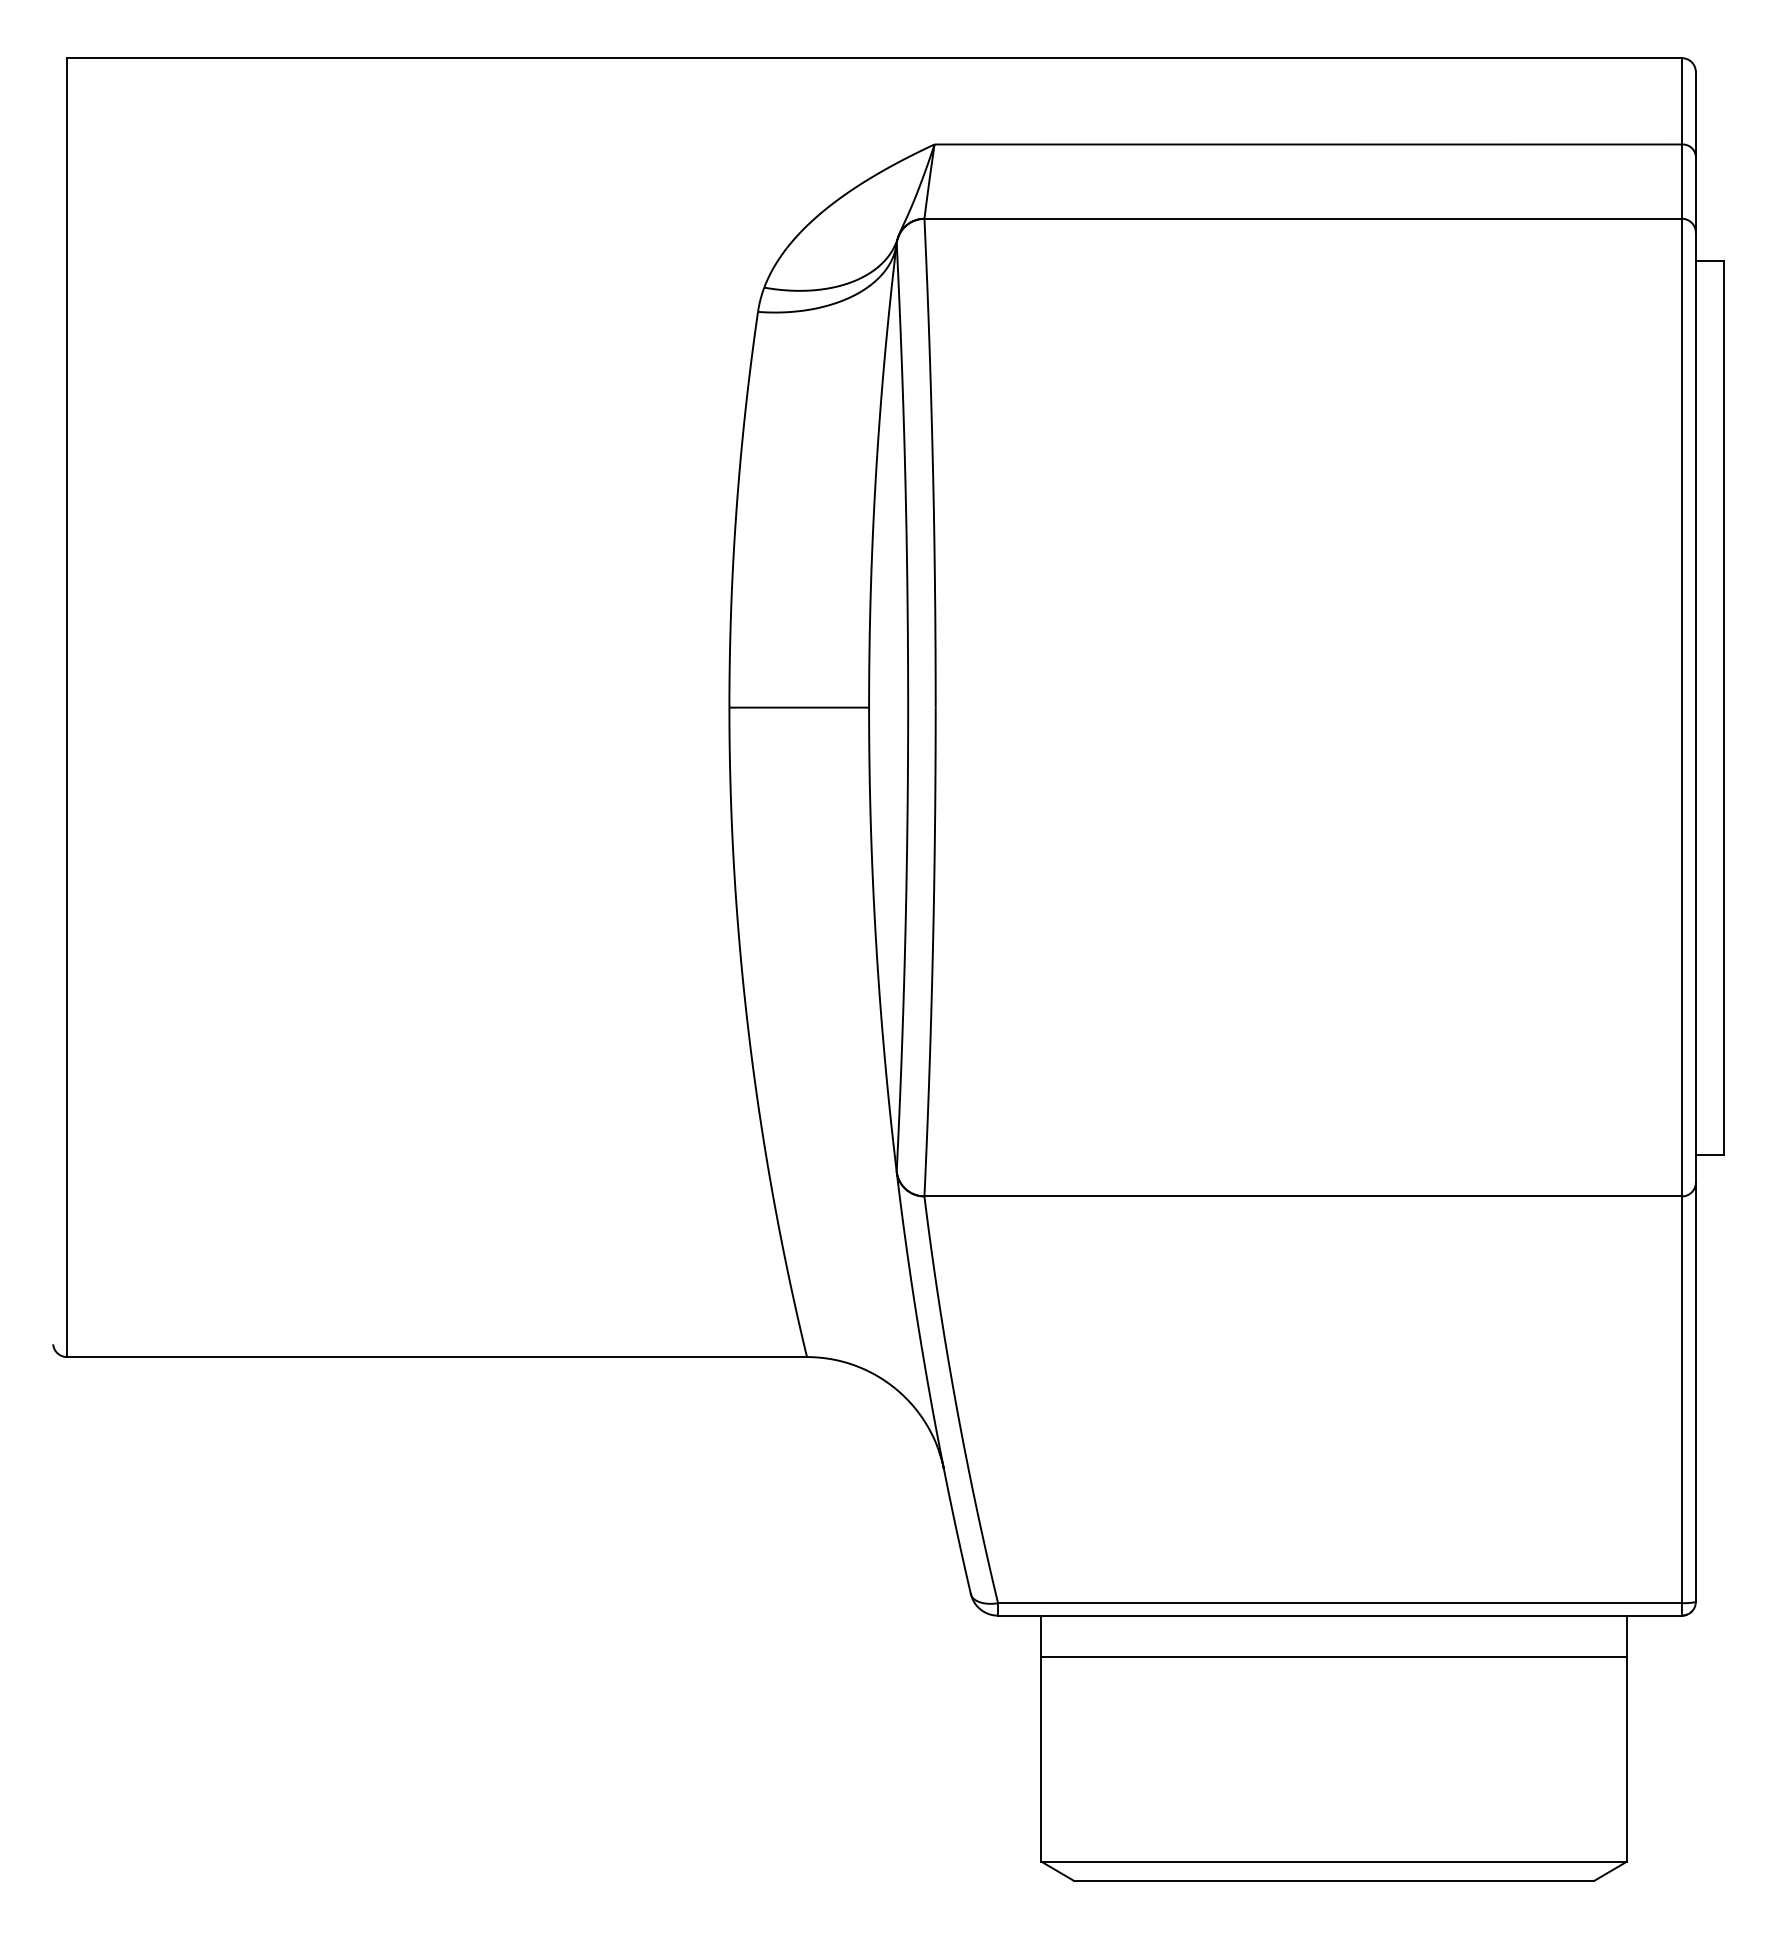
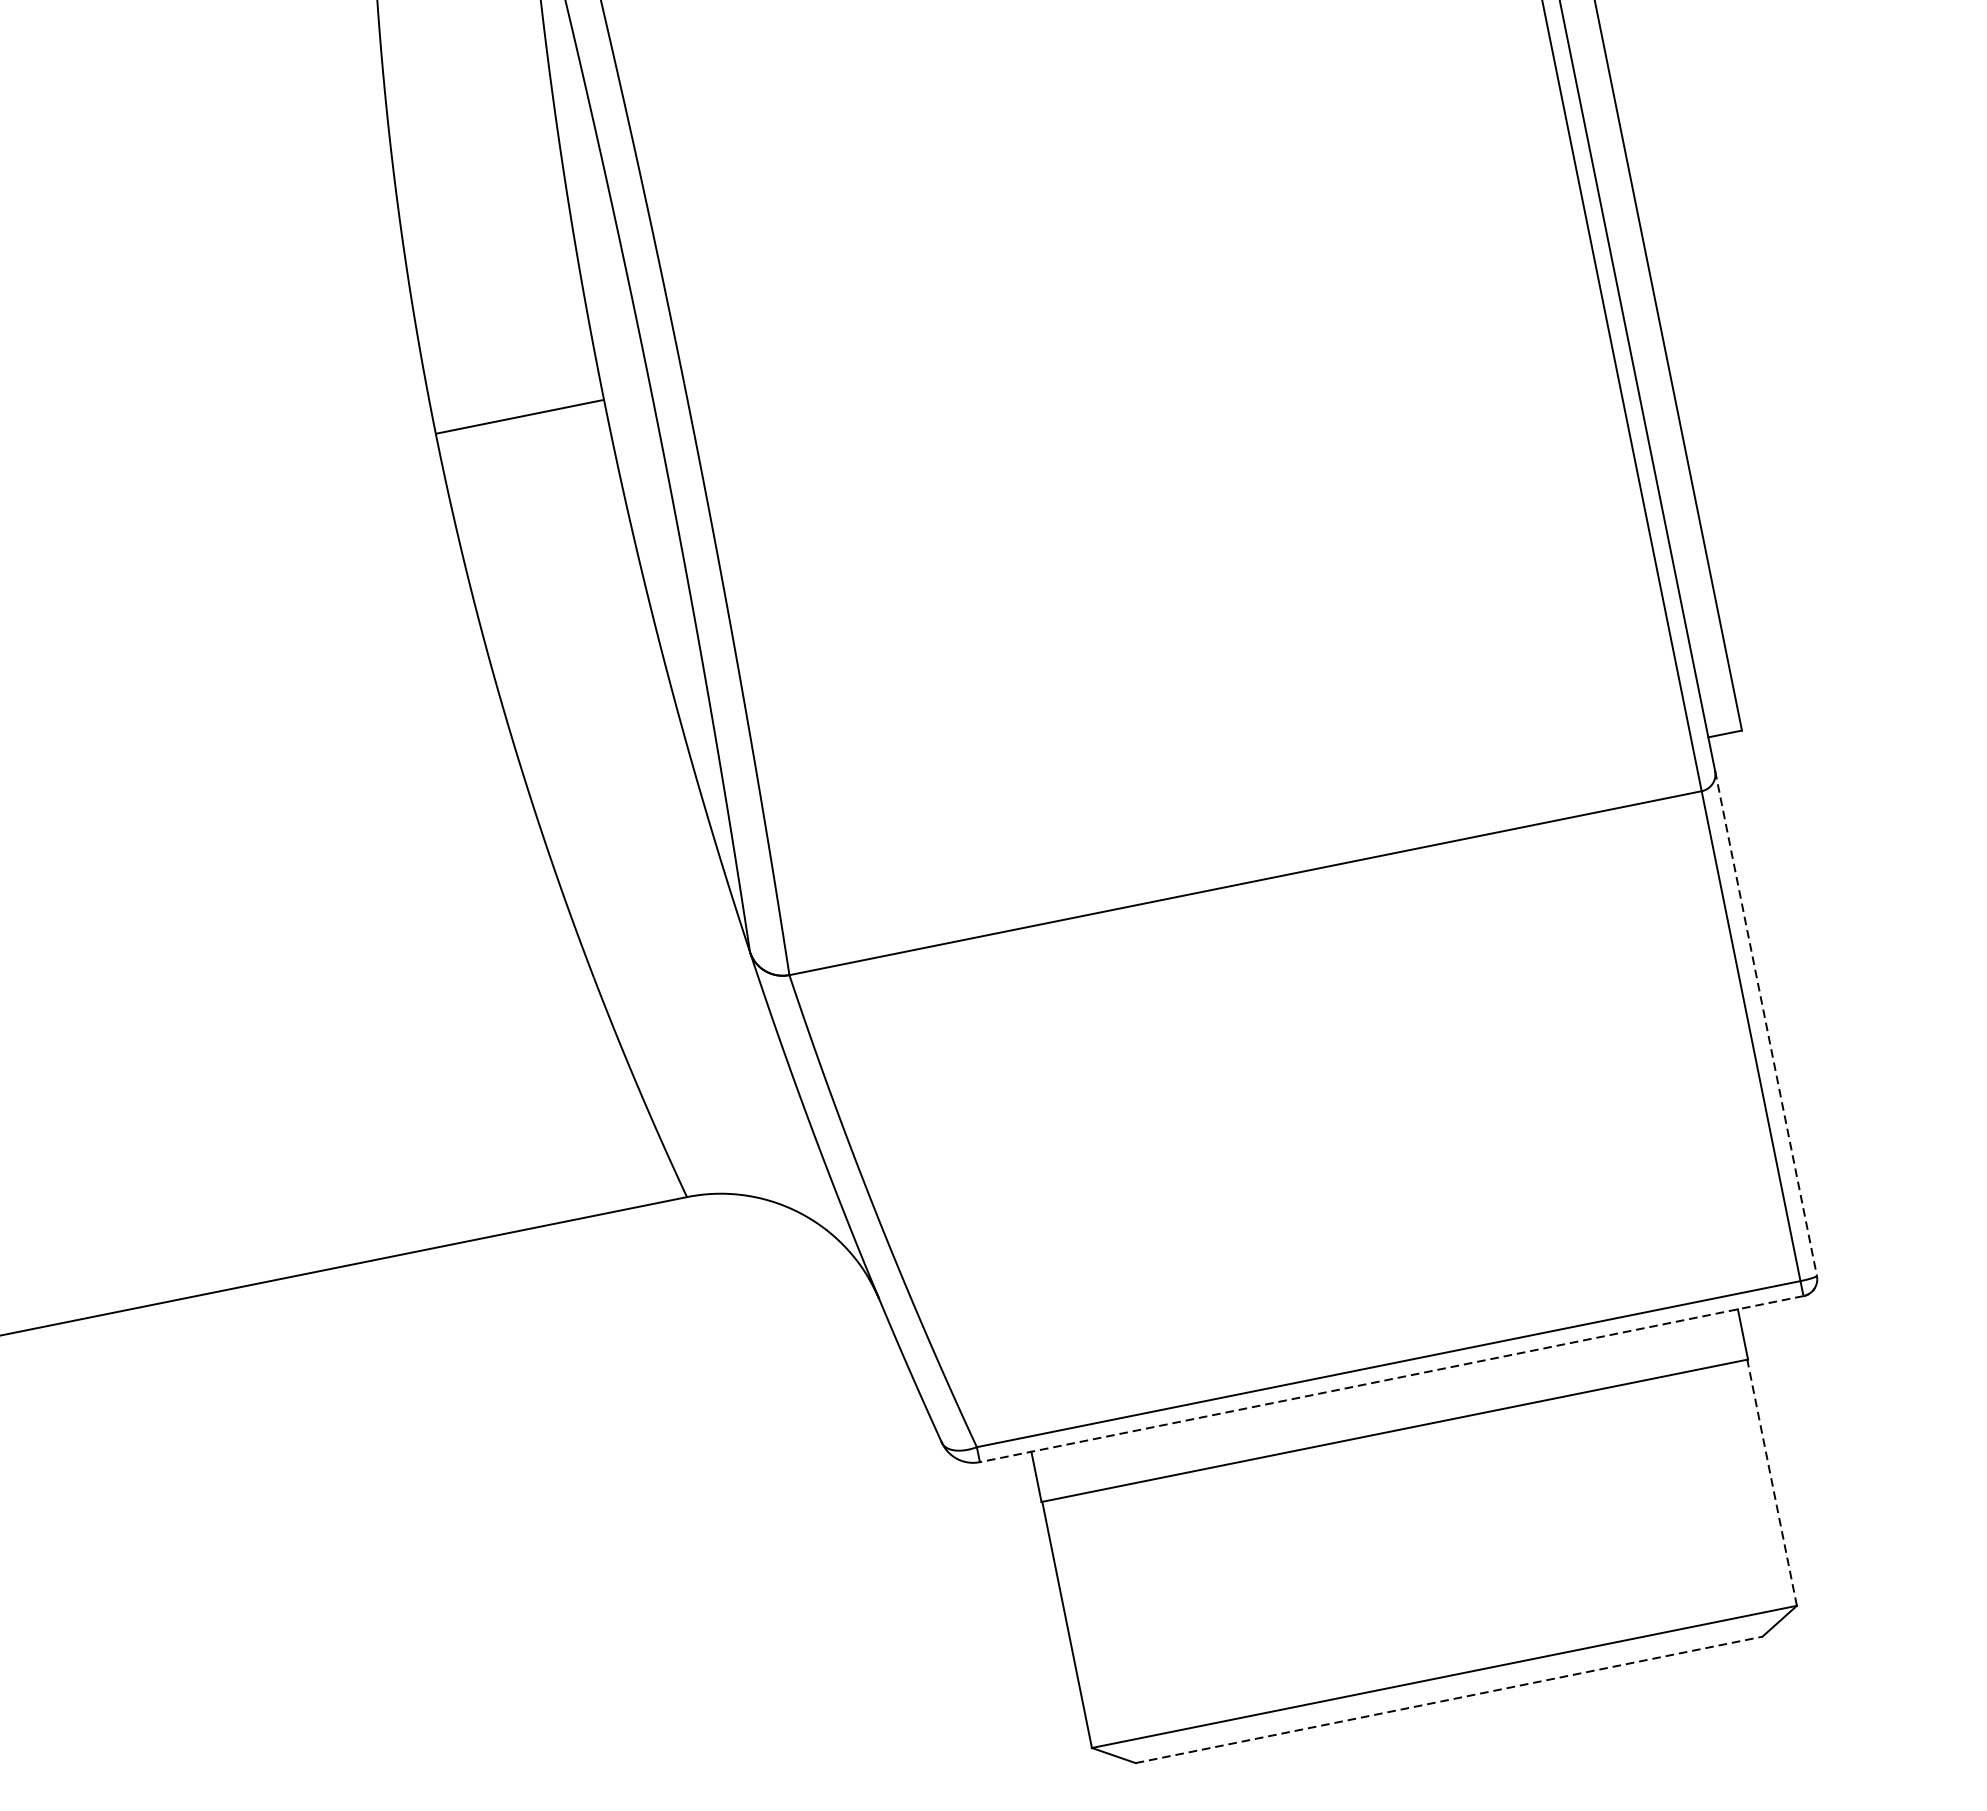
line: (1695, 1392) -> (1765, 1024), solid -> dashed
line: (1340, 1615) -> (1392, 1378), solid -> dashed
line: (1626, 1759) -> (1771, 1482), solid -> dashed
line: (1334, 1880) -> (1449, 1699), solid -> dashed

